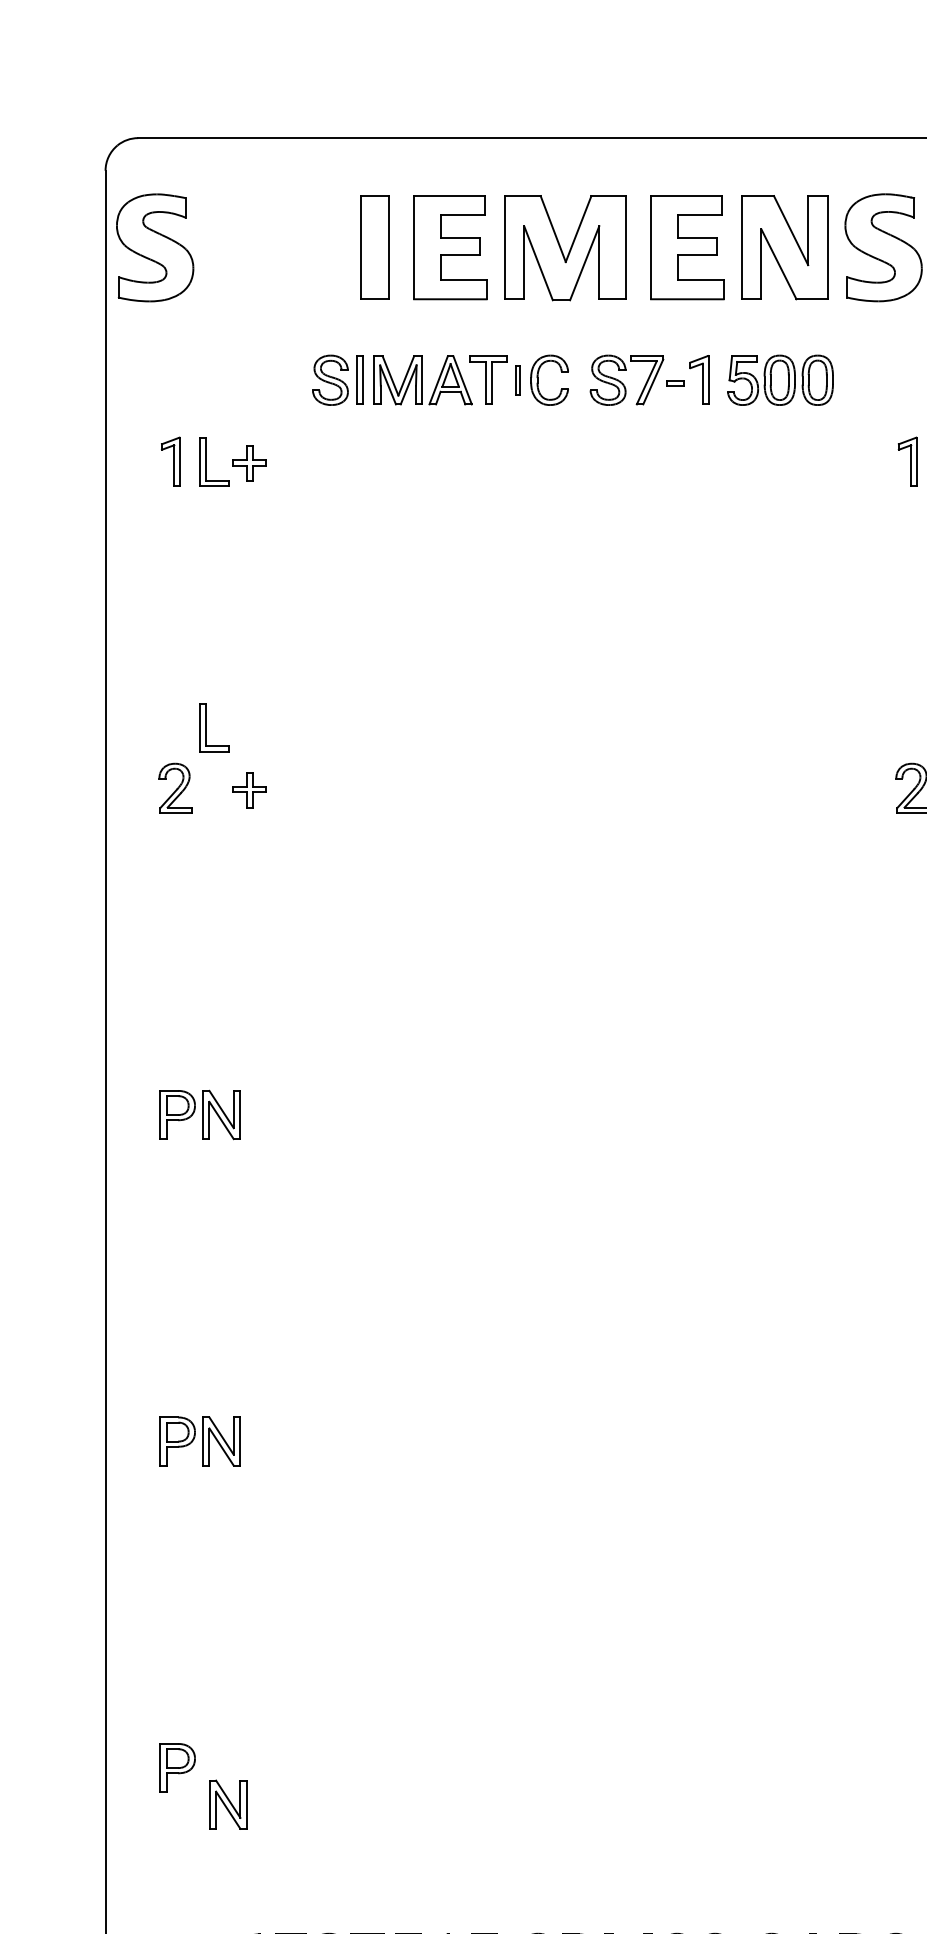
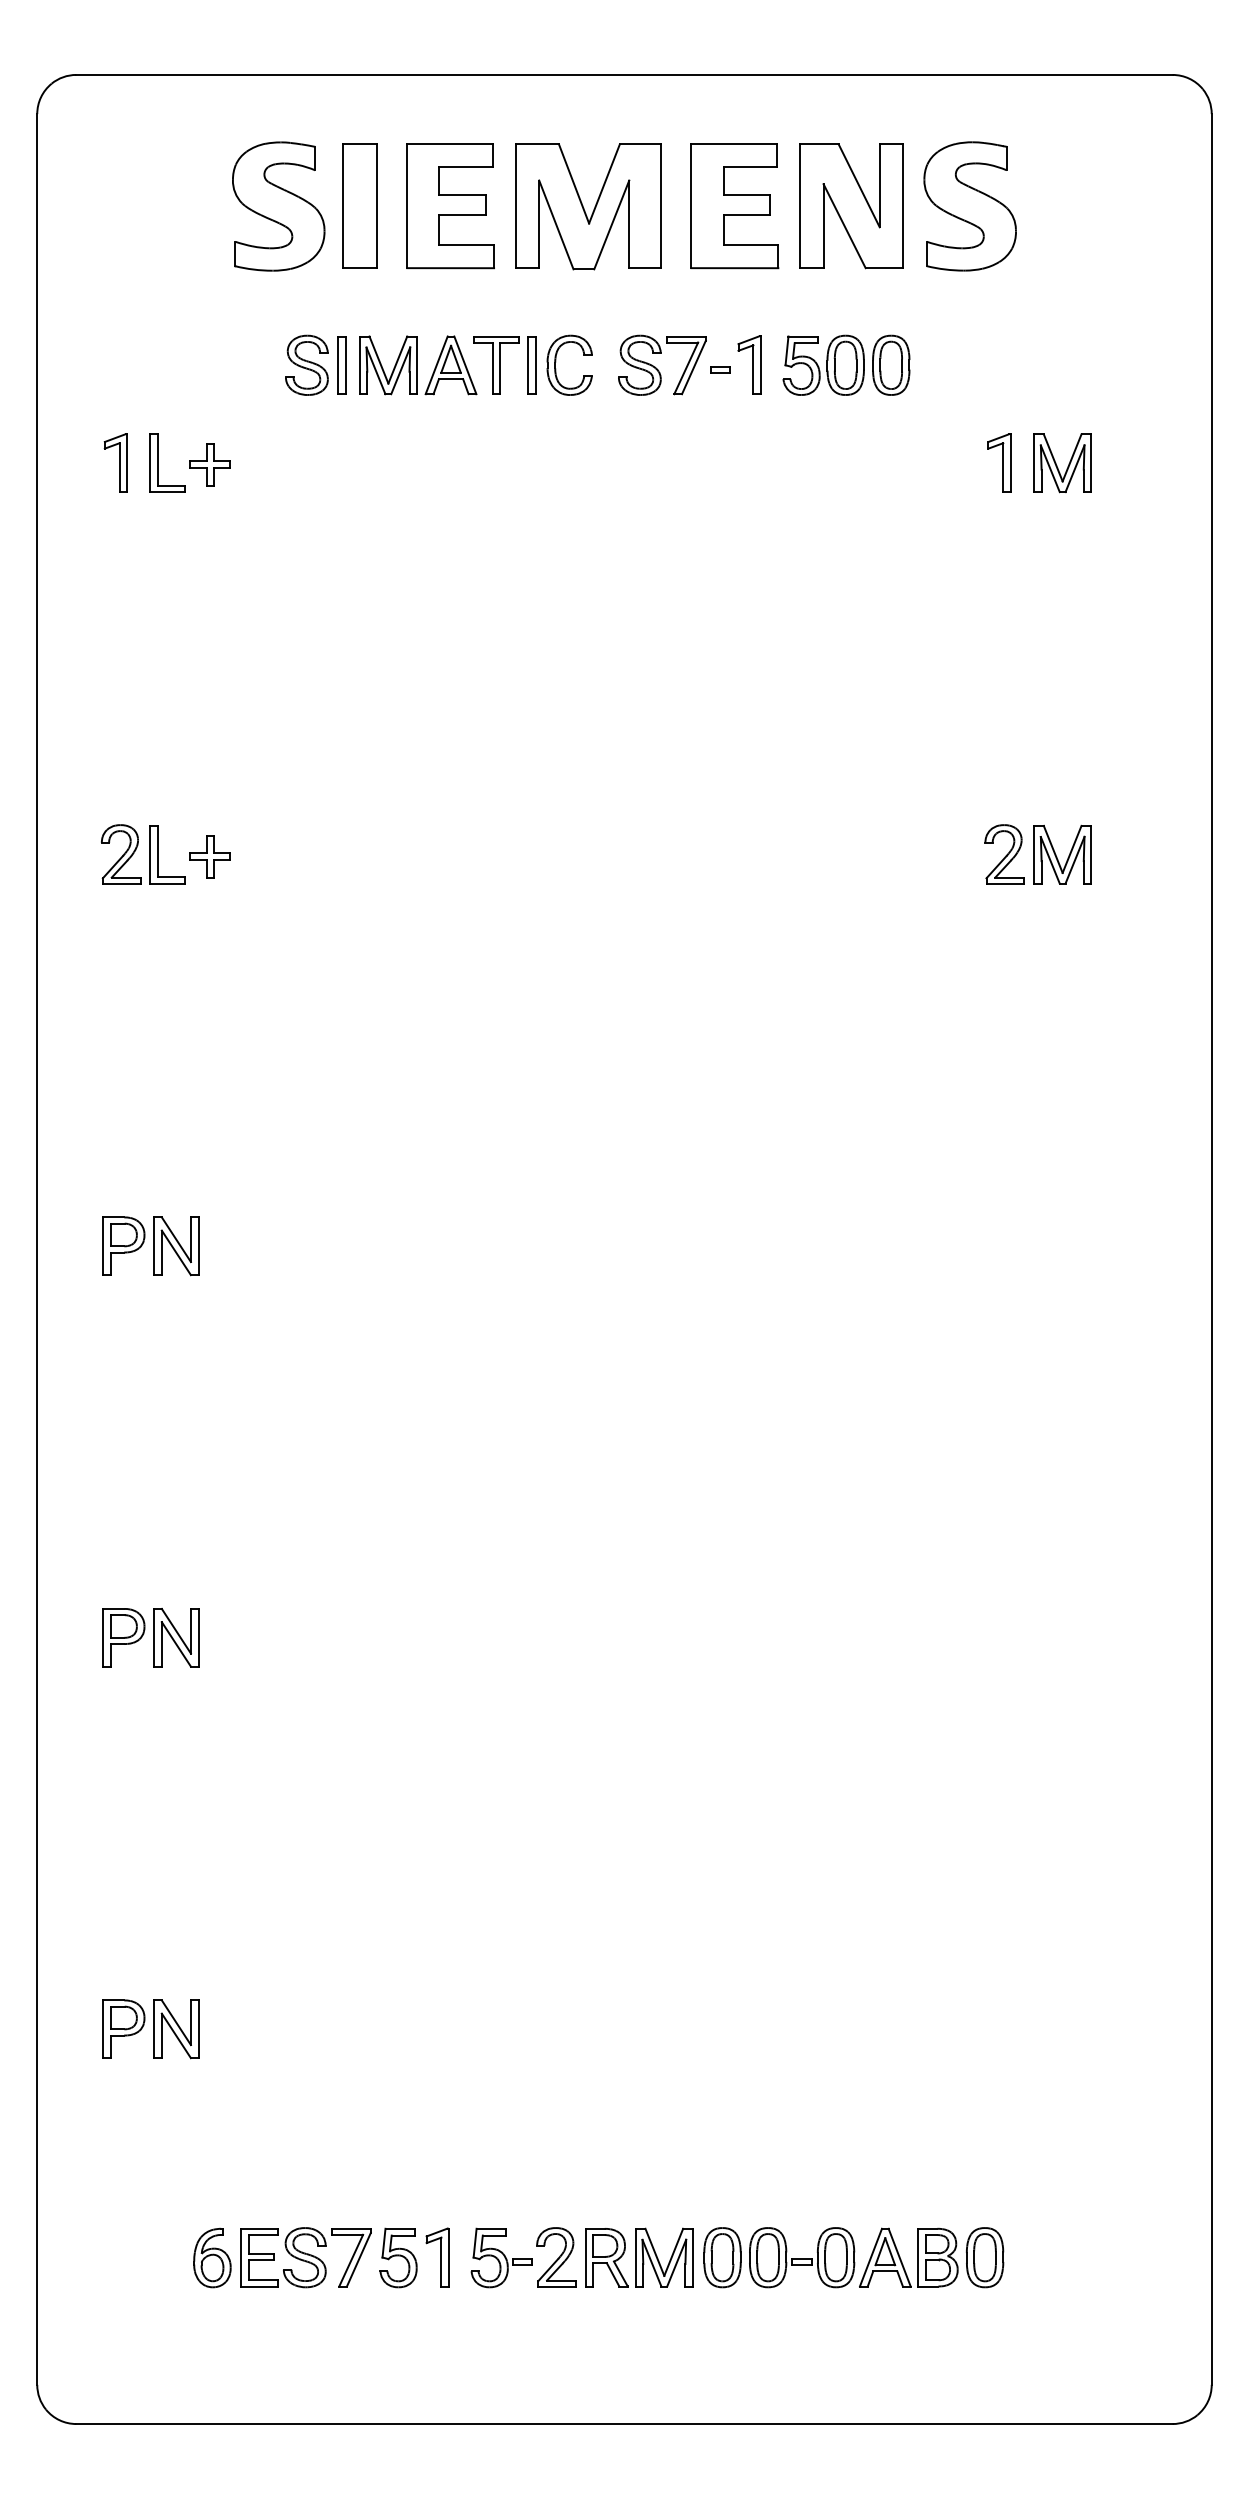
part: (154, 247) -> (278, 206), moved
part: (517, 380) -> (531, 365), size x1.67
part: (206, 727) -> (158, 854), moved
part: (228, 1804) -> (176, 2029), moved

